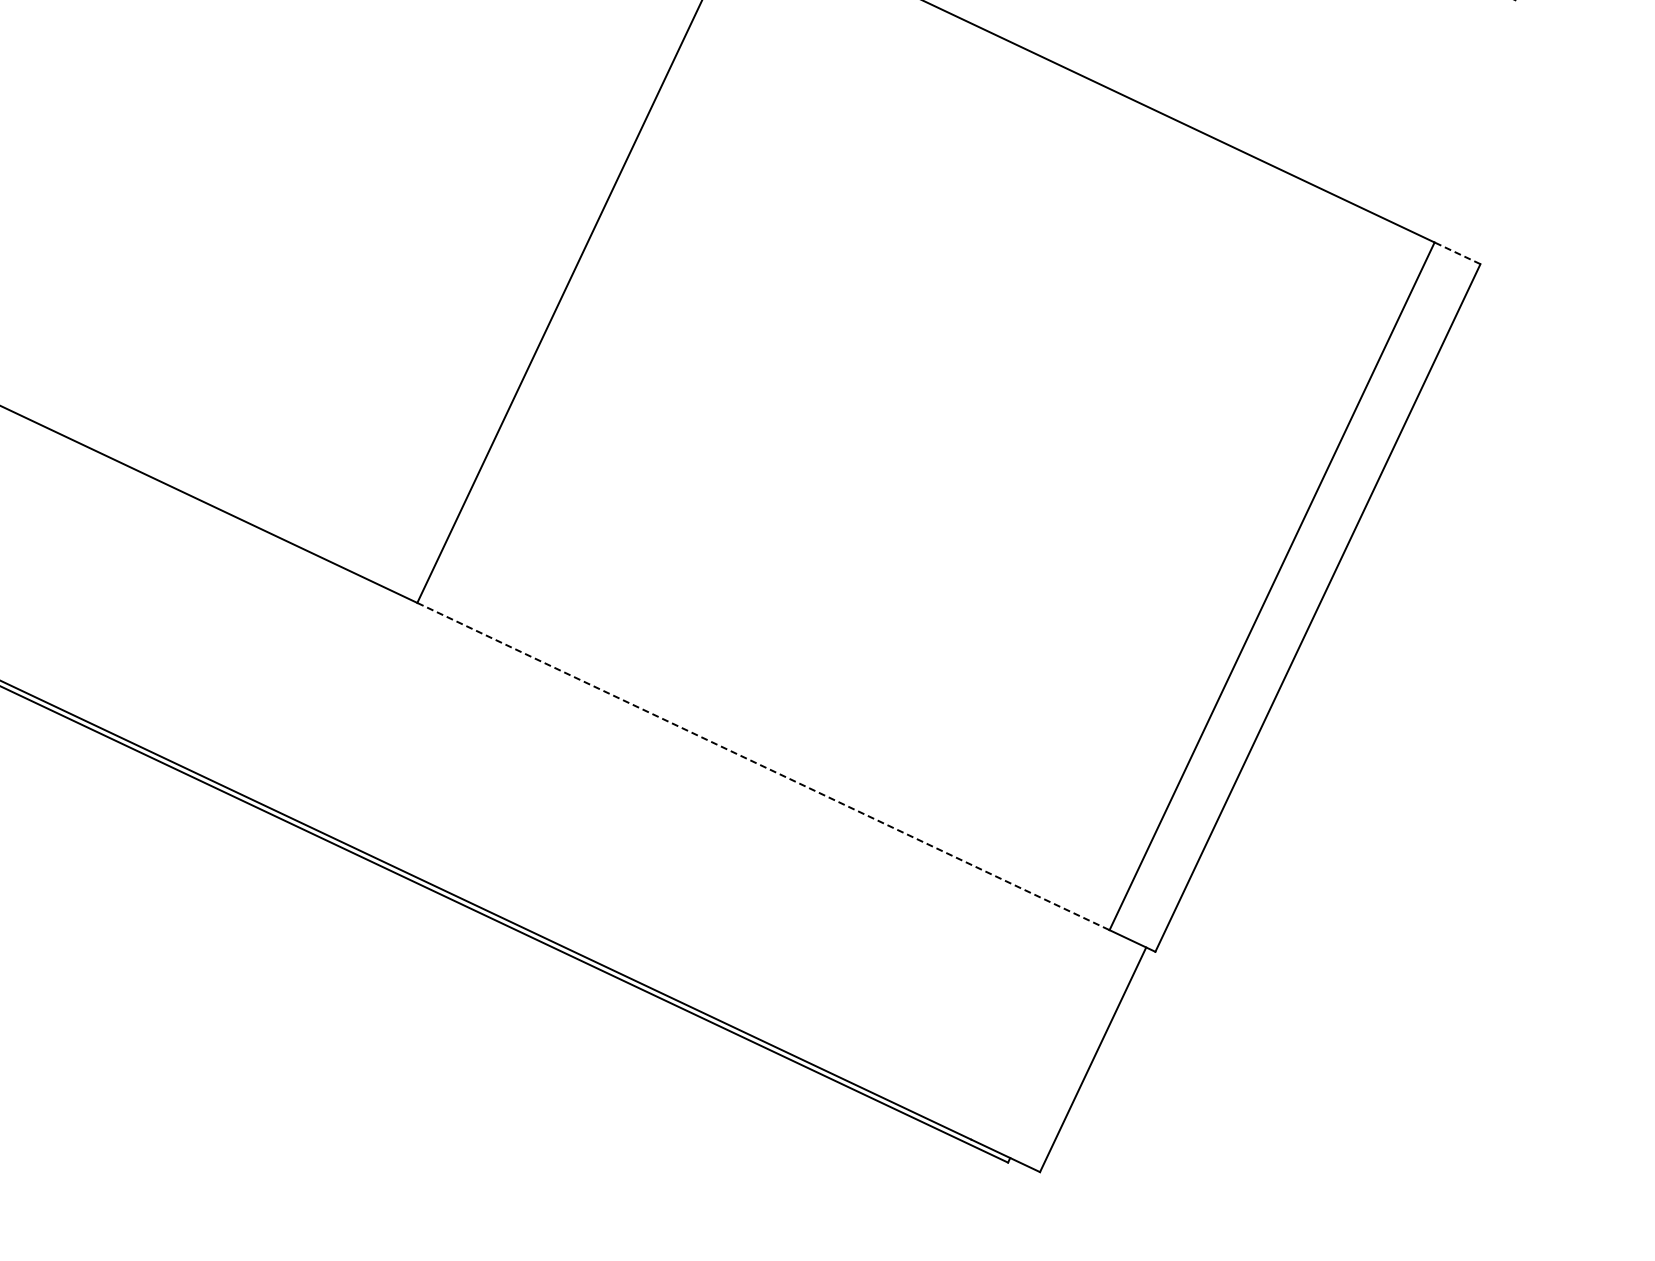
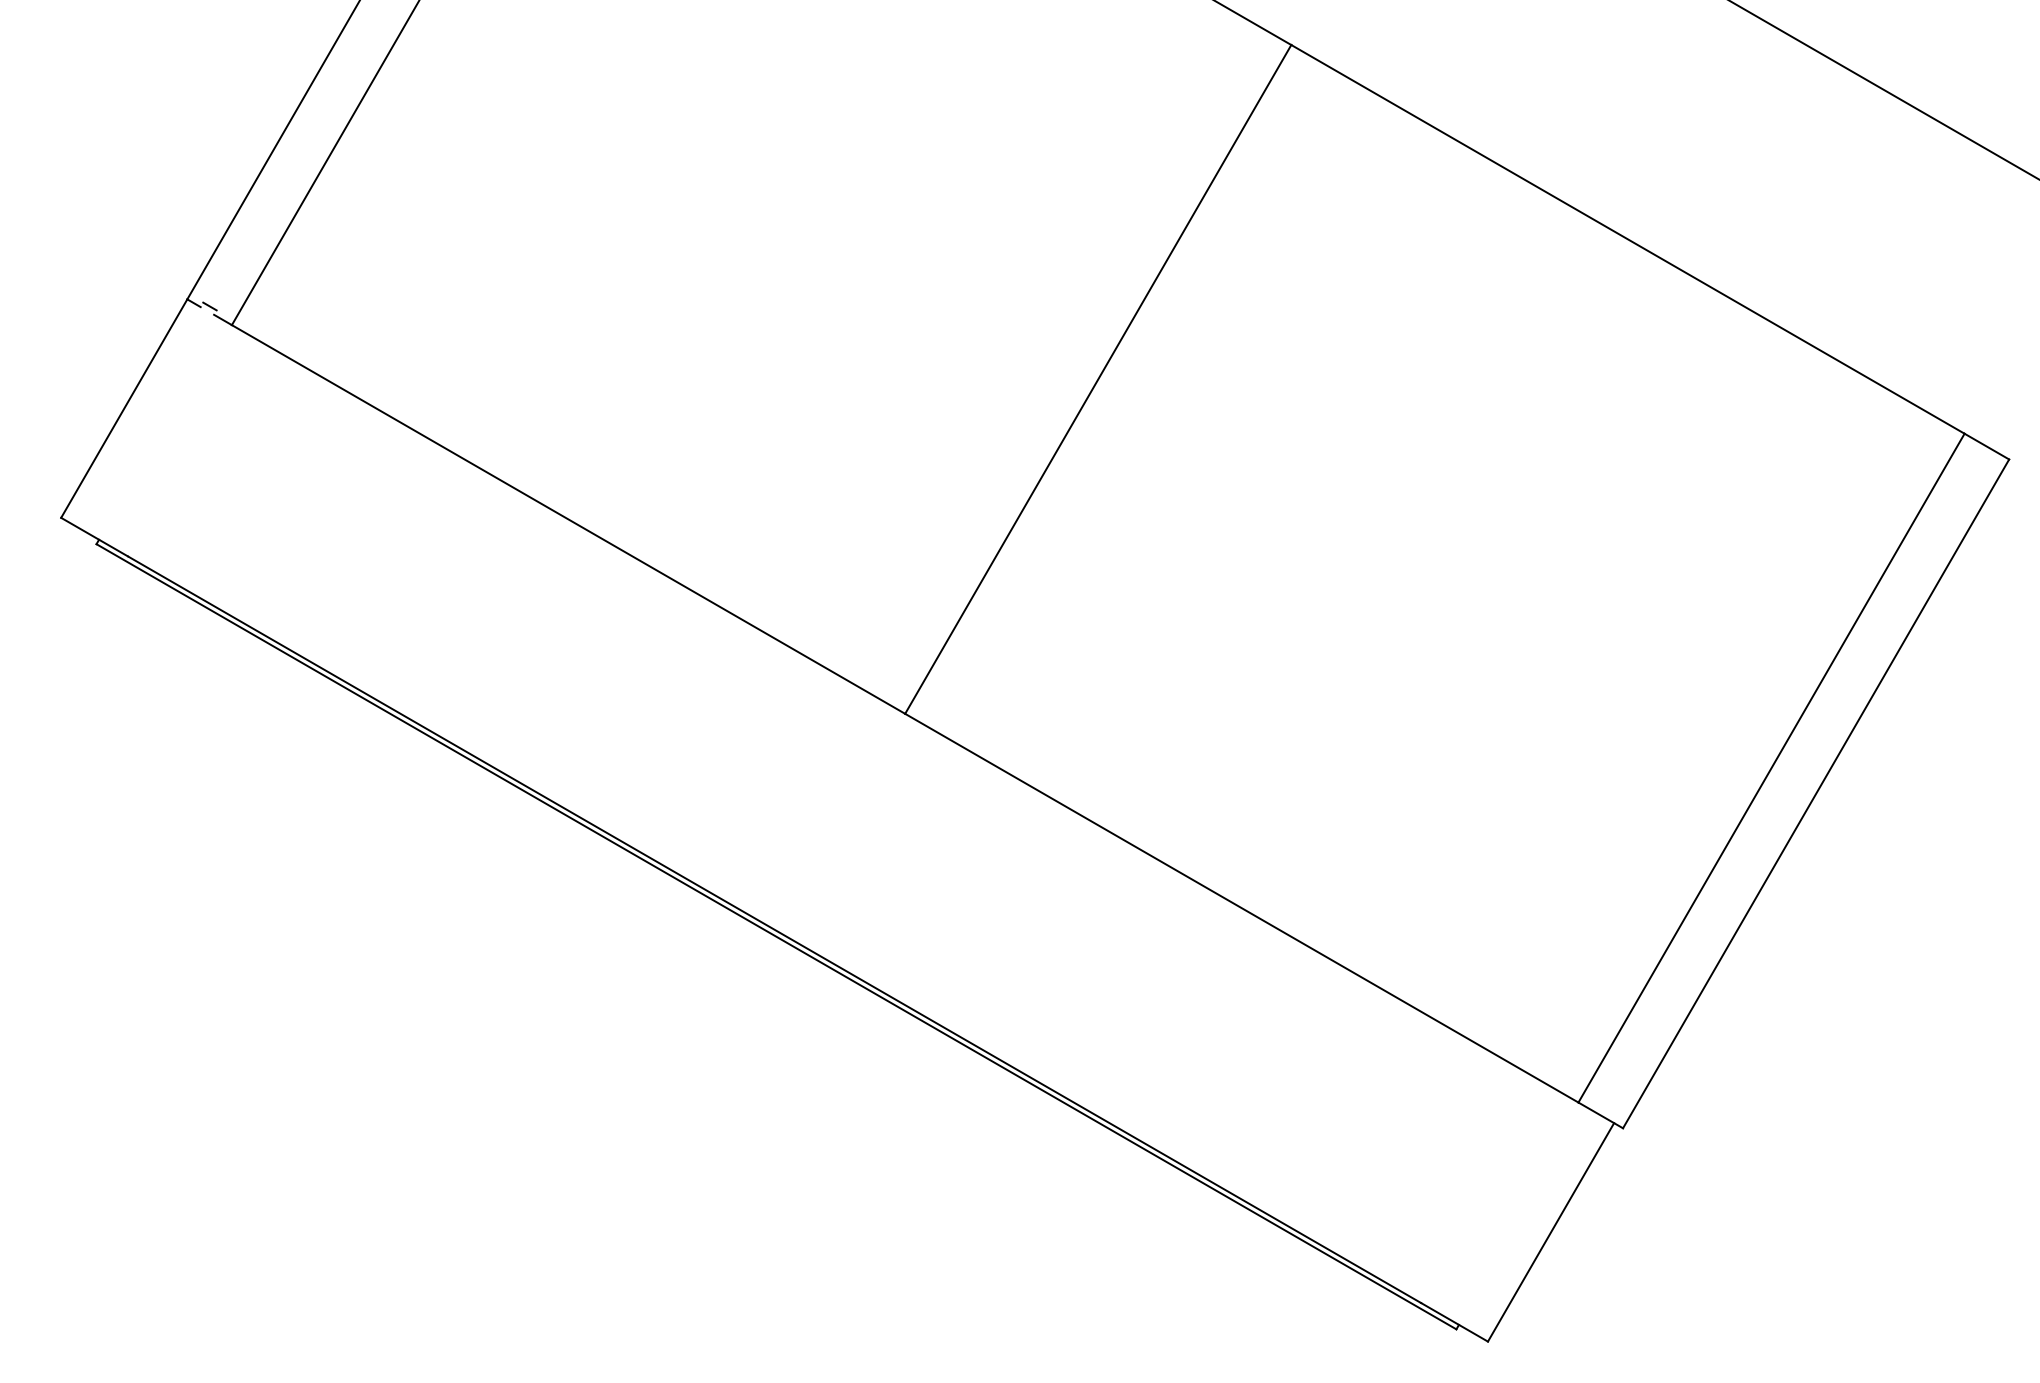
line: (1457, 253) -> (1986, 446), dashed -> solid
line: (763, 766) -> (1241, 908), dashed -> solid

